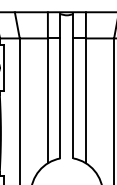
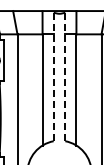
line: (60, 85) -> (53, 76), solid -> dashed
line: (73, 86) -> (65, 77), solid -> dashed

